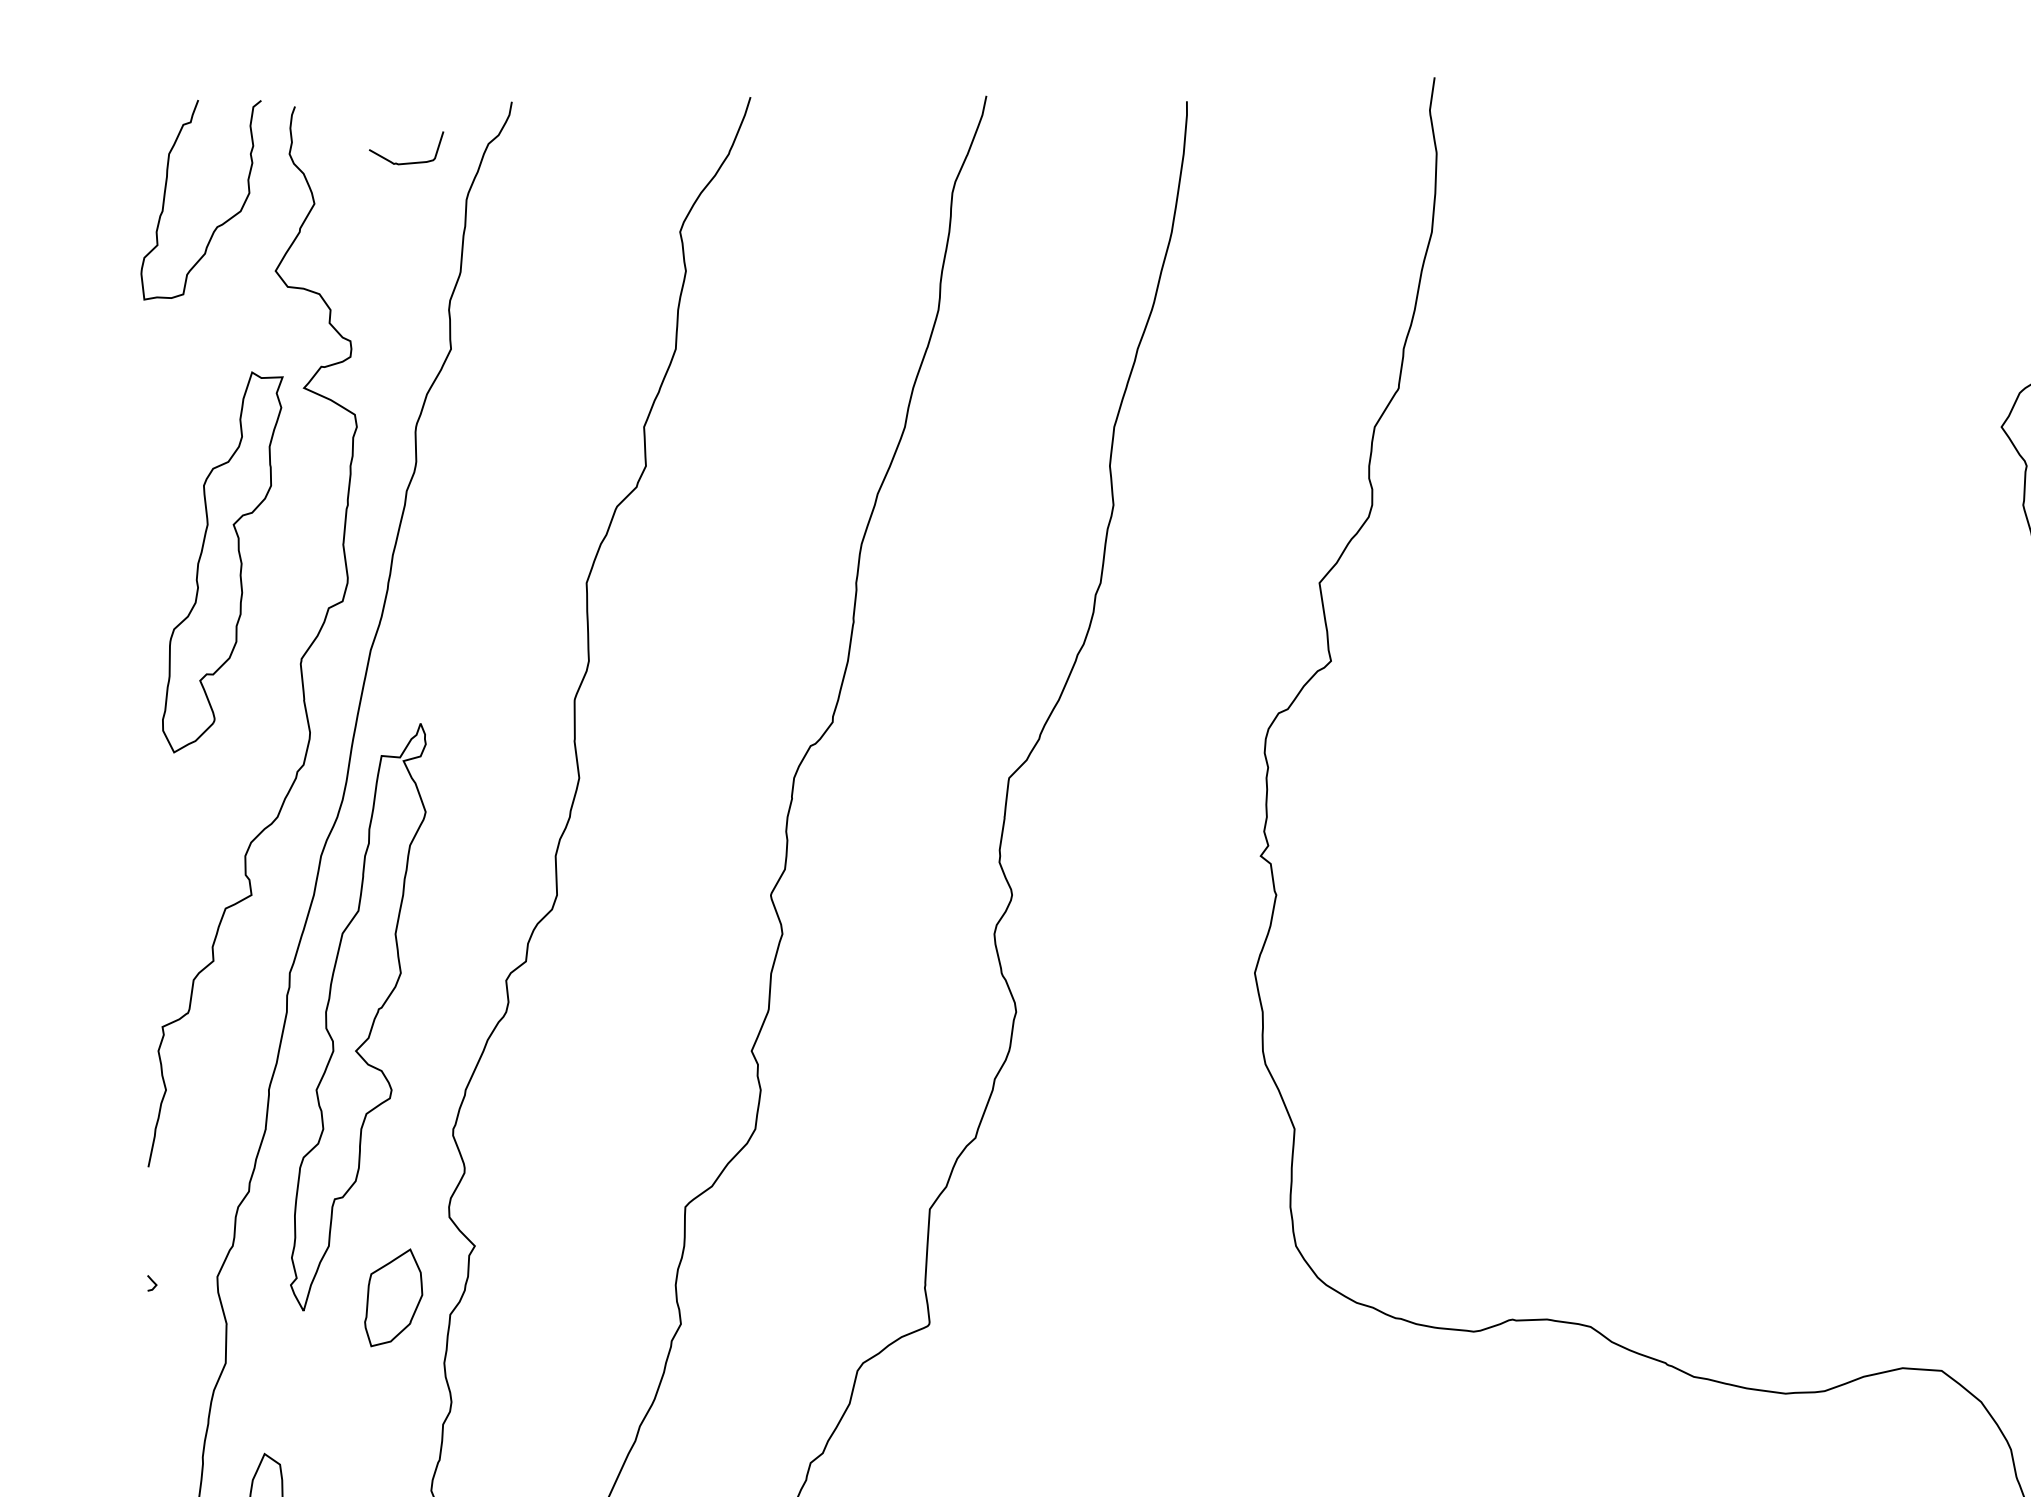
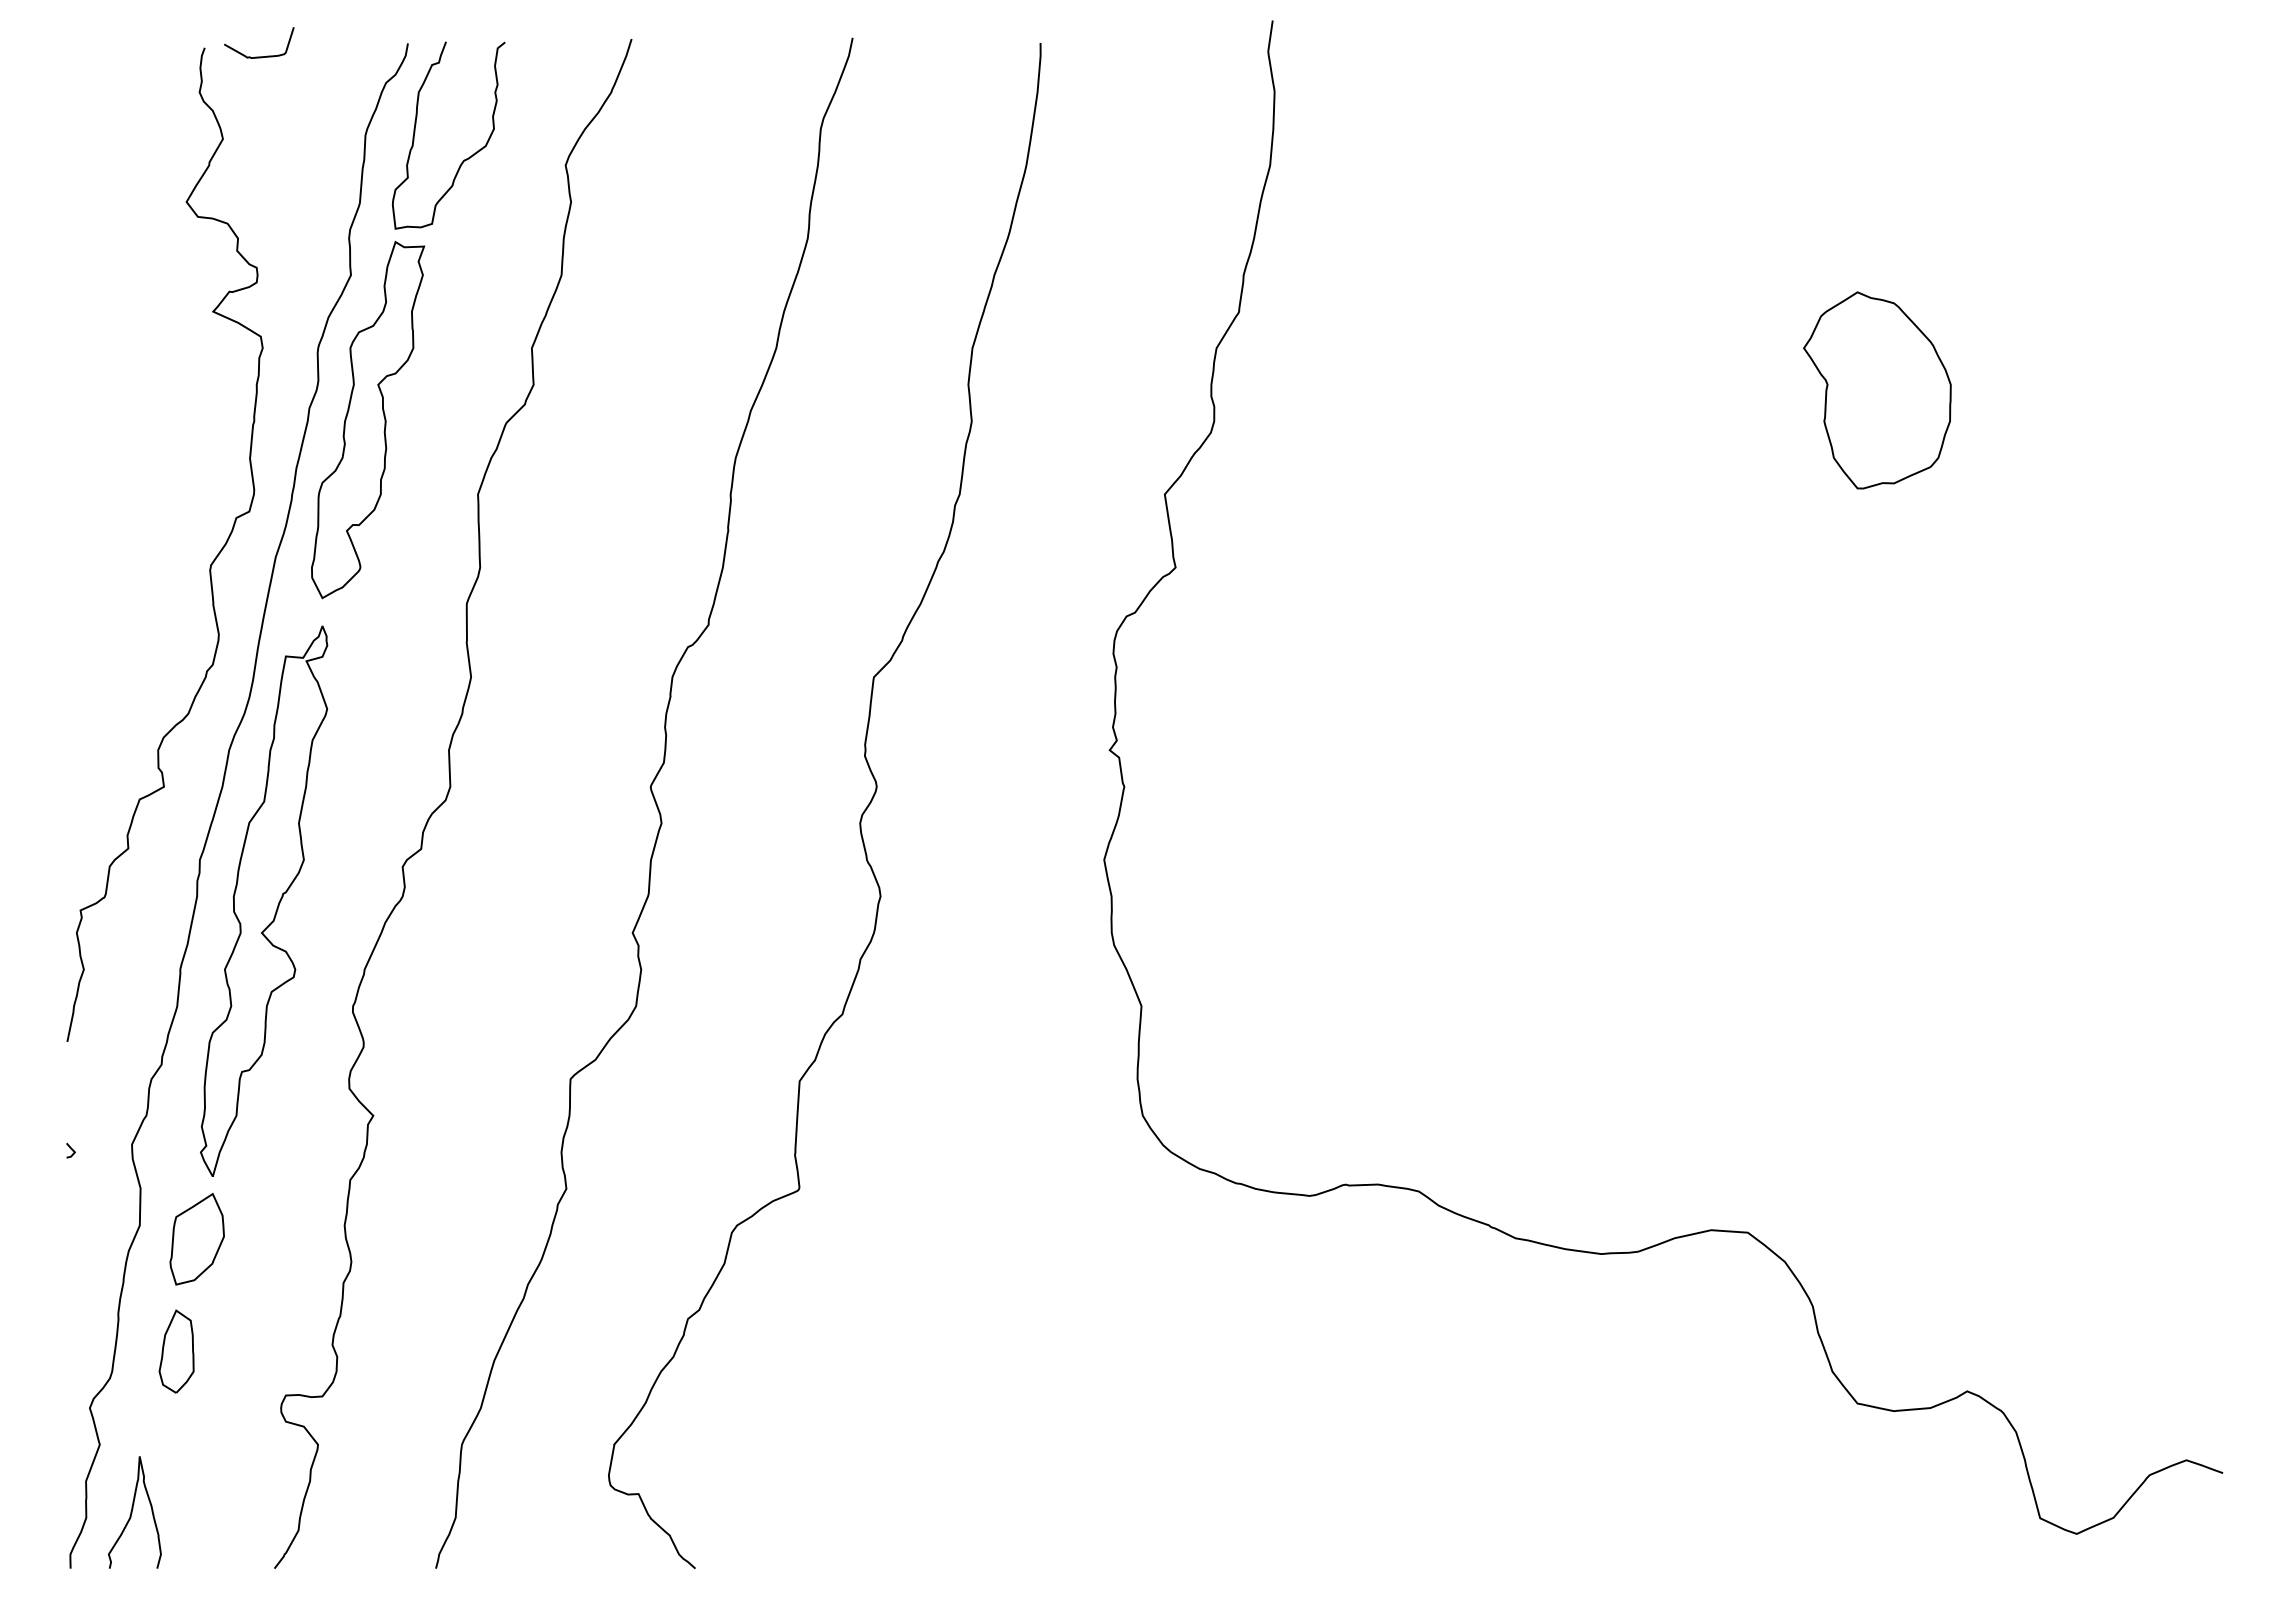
curve: (406, 162) -> (259, 56), moved
curve: (217, 225) -> (464, 159), moved
part: (223, 562) -> (368, 420), moved
part: (392, 1298) -> (196, 1239), moved

